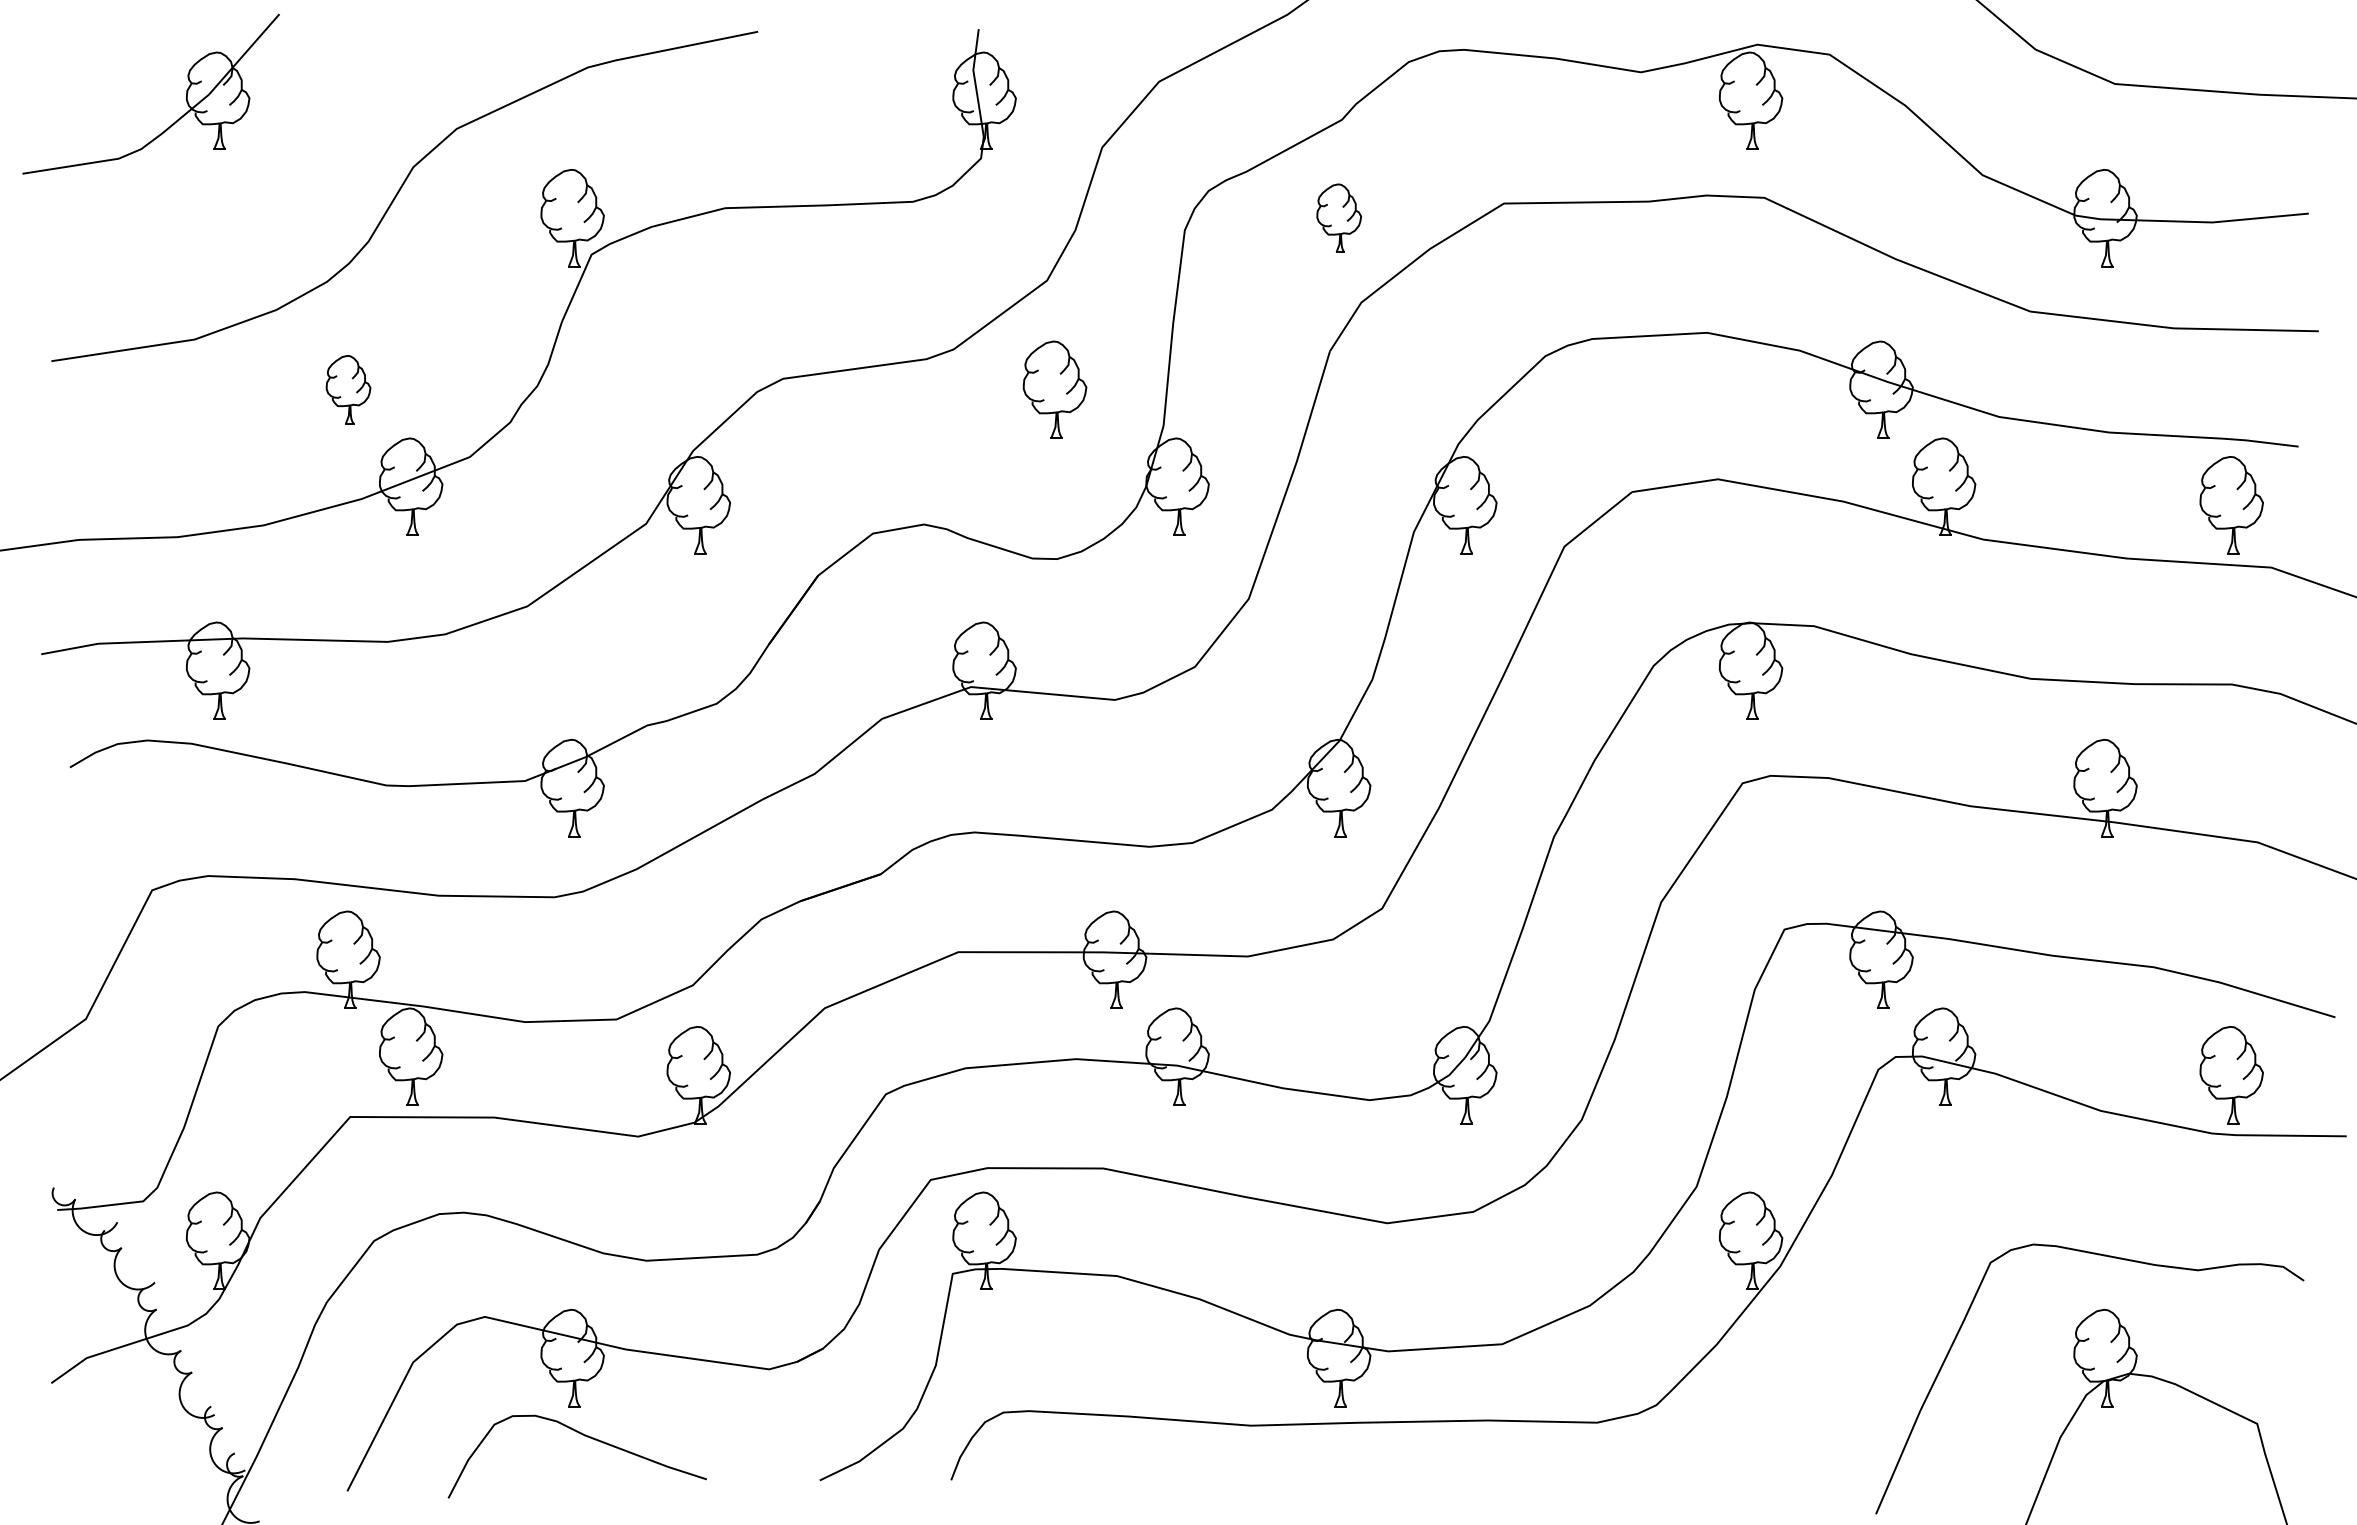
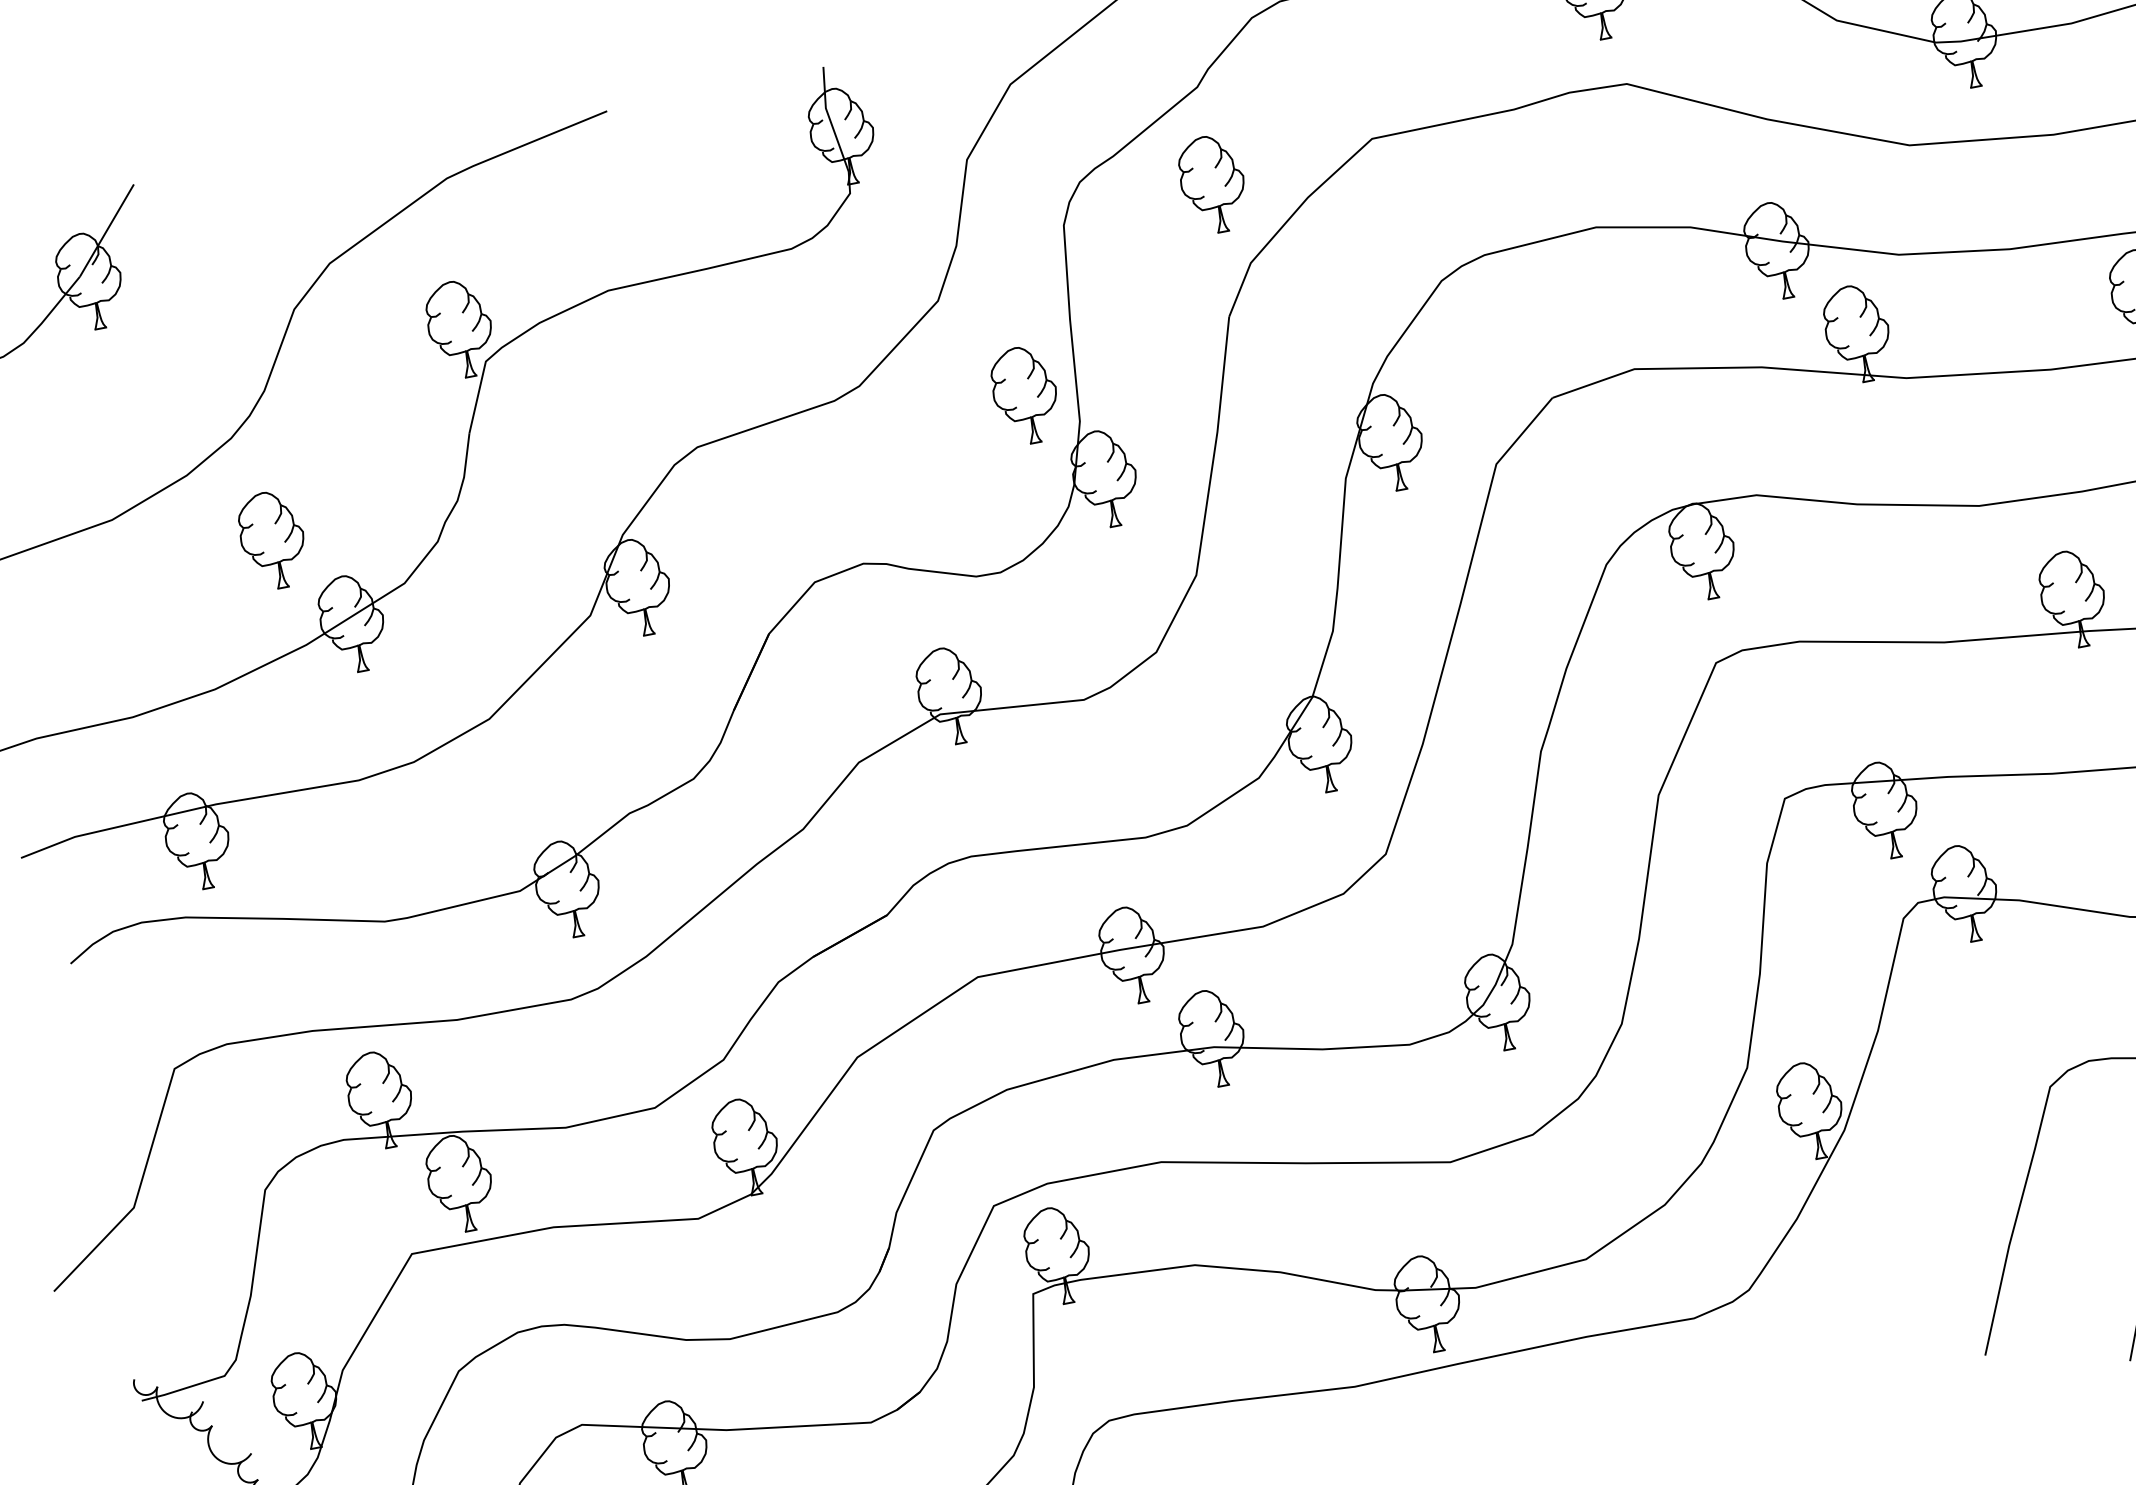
part: (1339, 218) -> (1213, 184), size x1.43
part: (348, 389) -> (272, 539), size x1.43
part: (1054, 389) -> (1024, 395), moved

